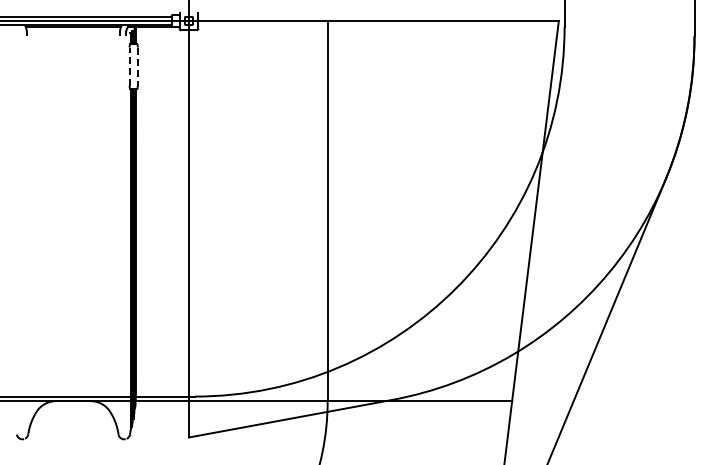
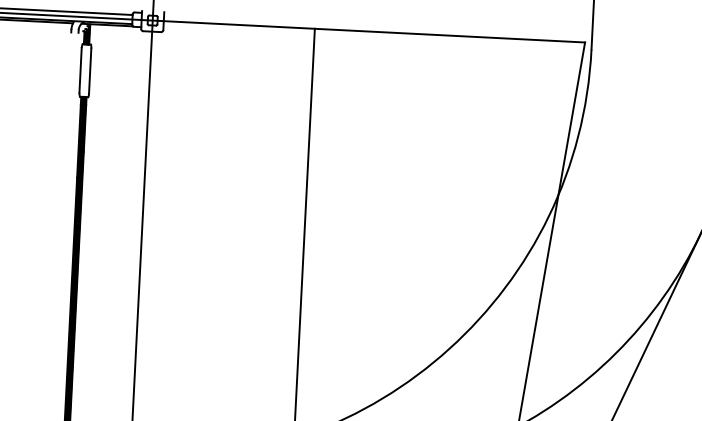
line: (129, 66) -> (80, 70), dashed -> solid
line: (137, 67) -> (89, 71), dashed -> solid

